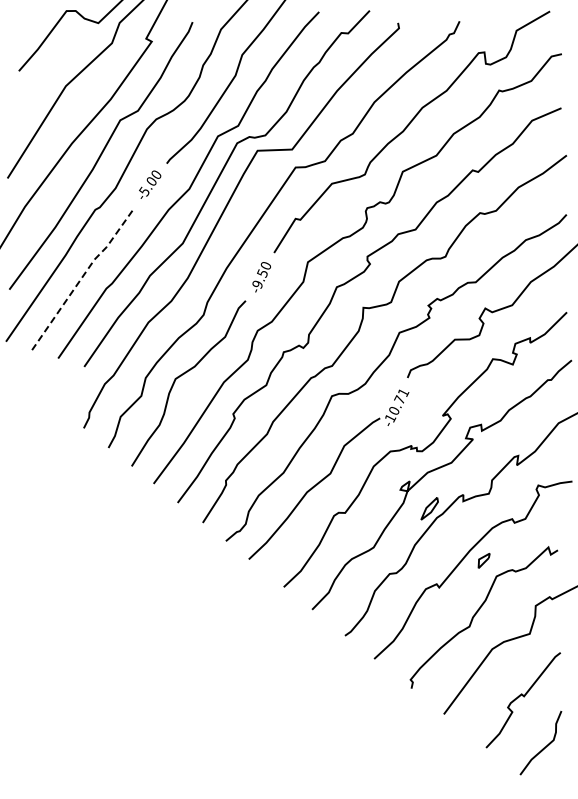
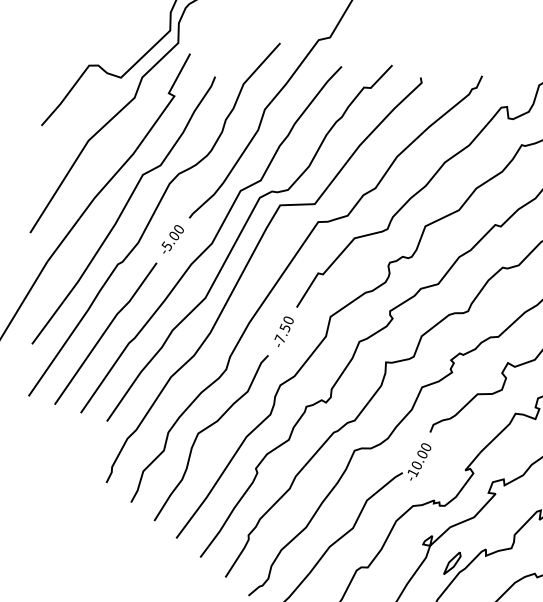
line: (82, 276) -> (105, 331), dashed -> solid
text: (257, 283) -> (280, 338), -9.50 -> -7.50
text: (401, 395) -> (424, 450), -10.71 -> -10.00

